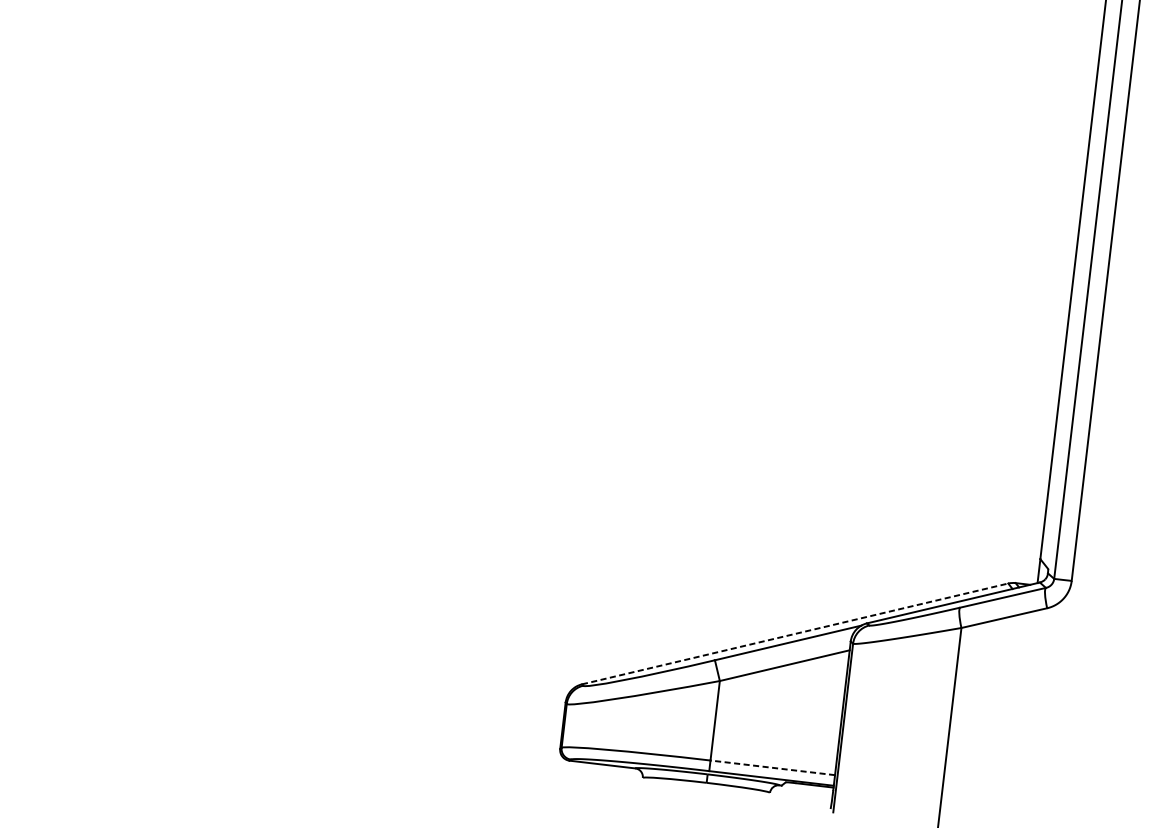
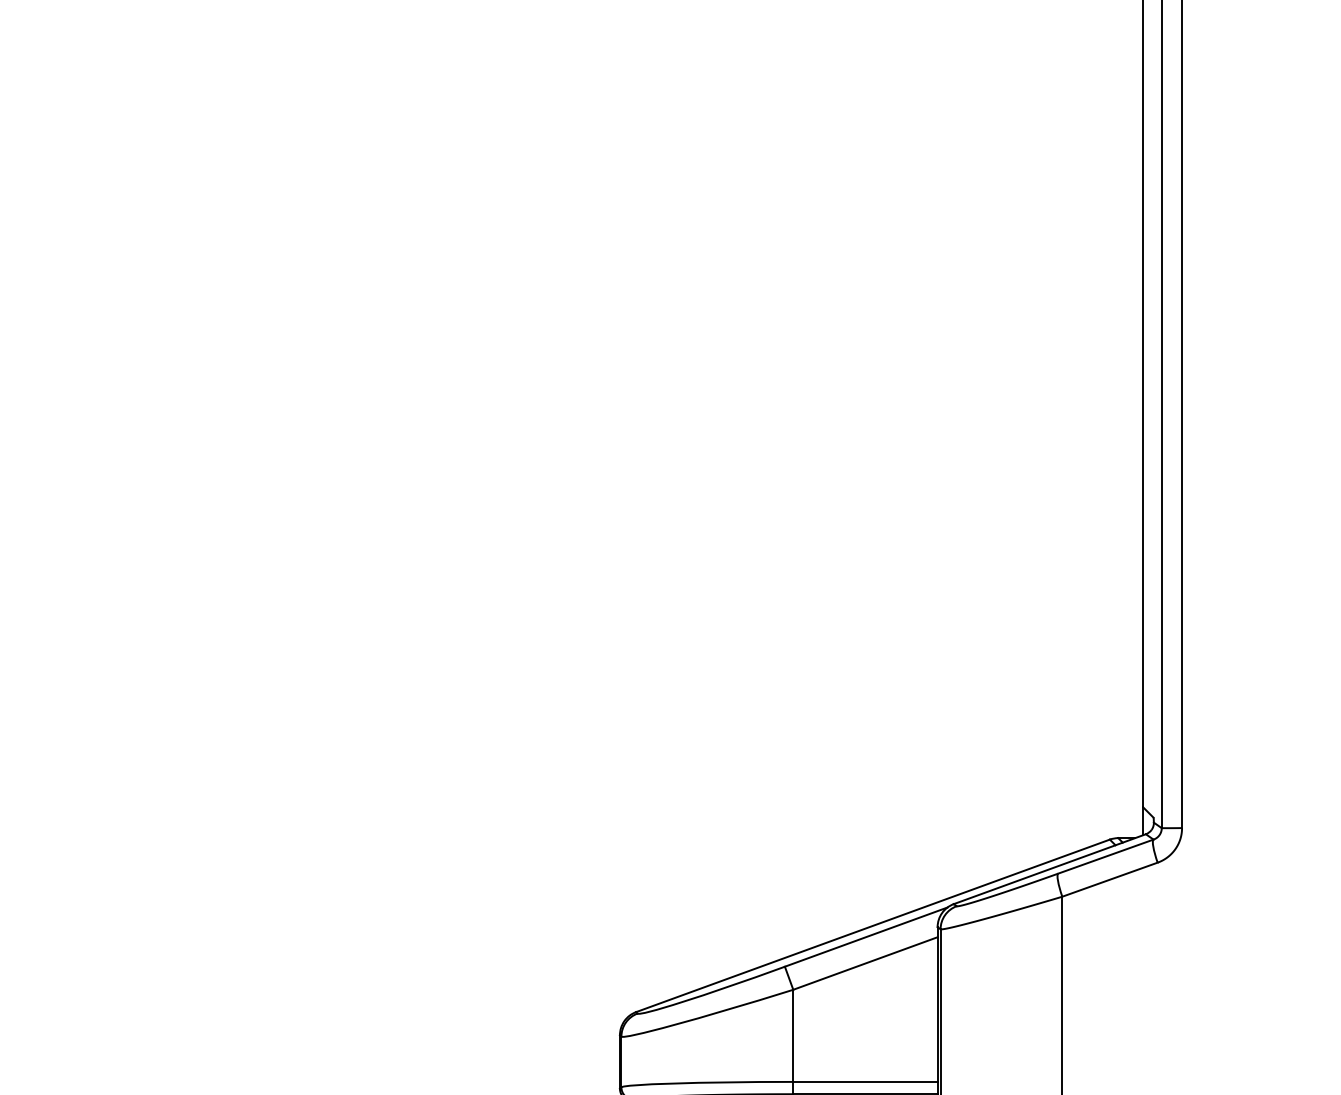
line: (795, 633) -> (873, 925), dashed -> solid
line: (772, 767) -> (864, 1081), dashed -> solid

